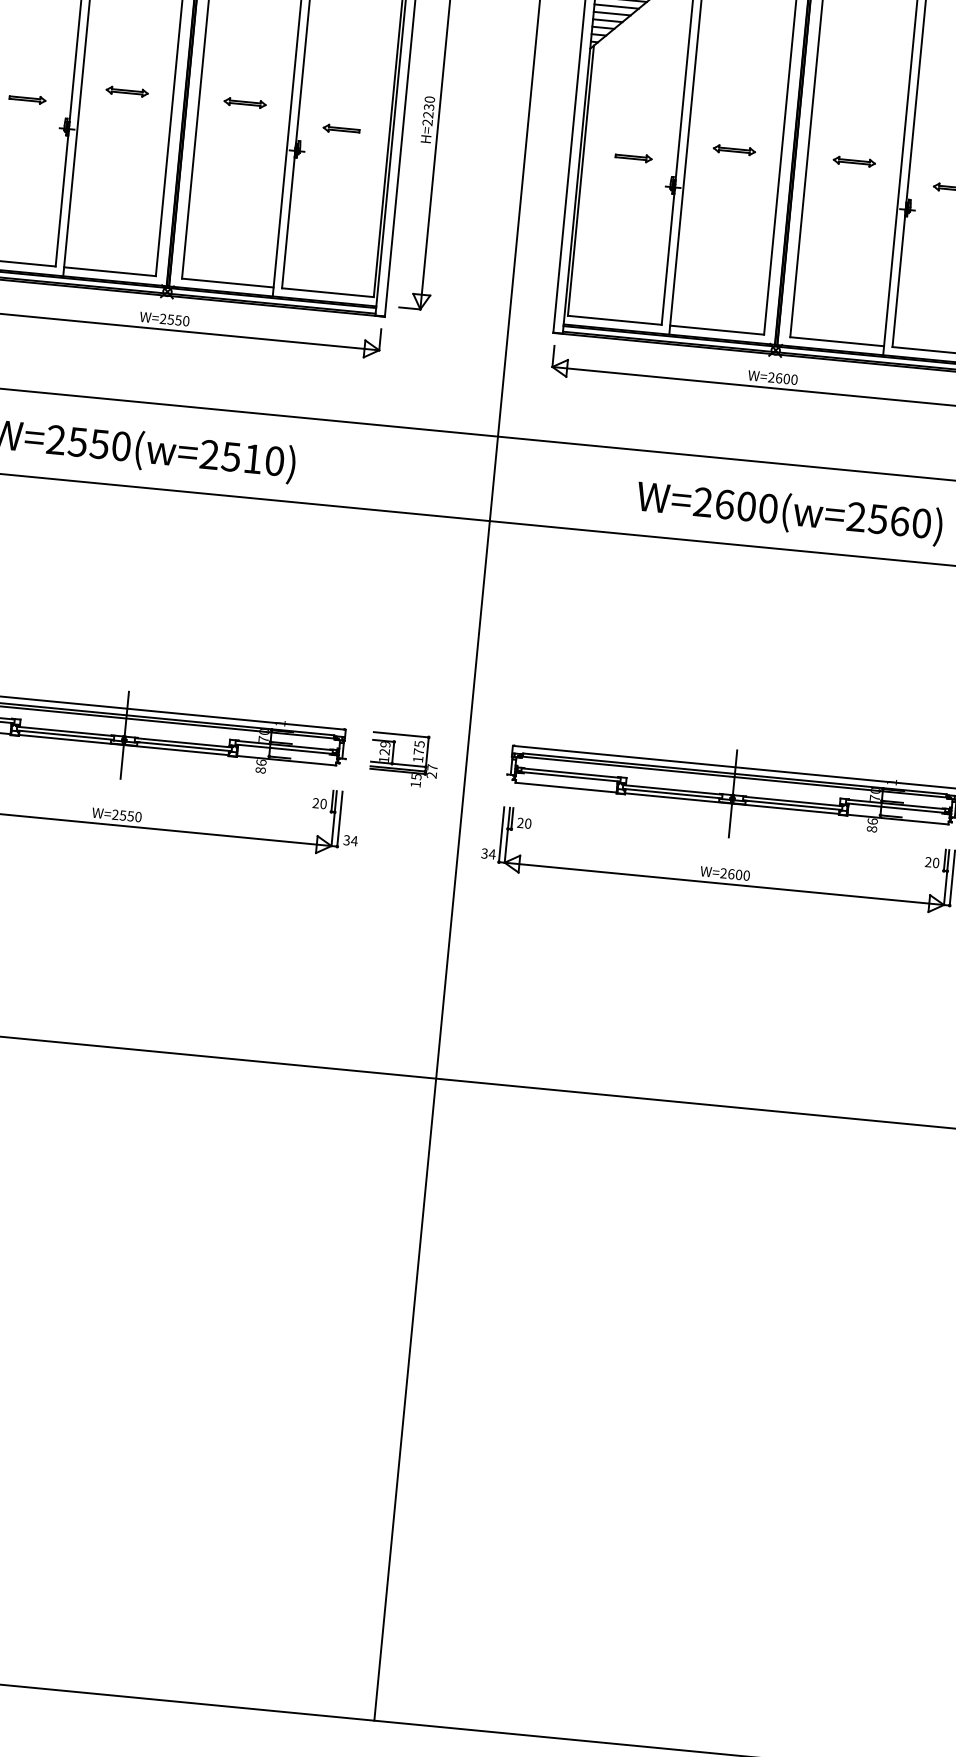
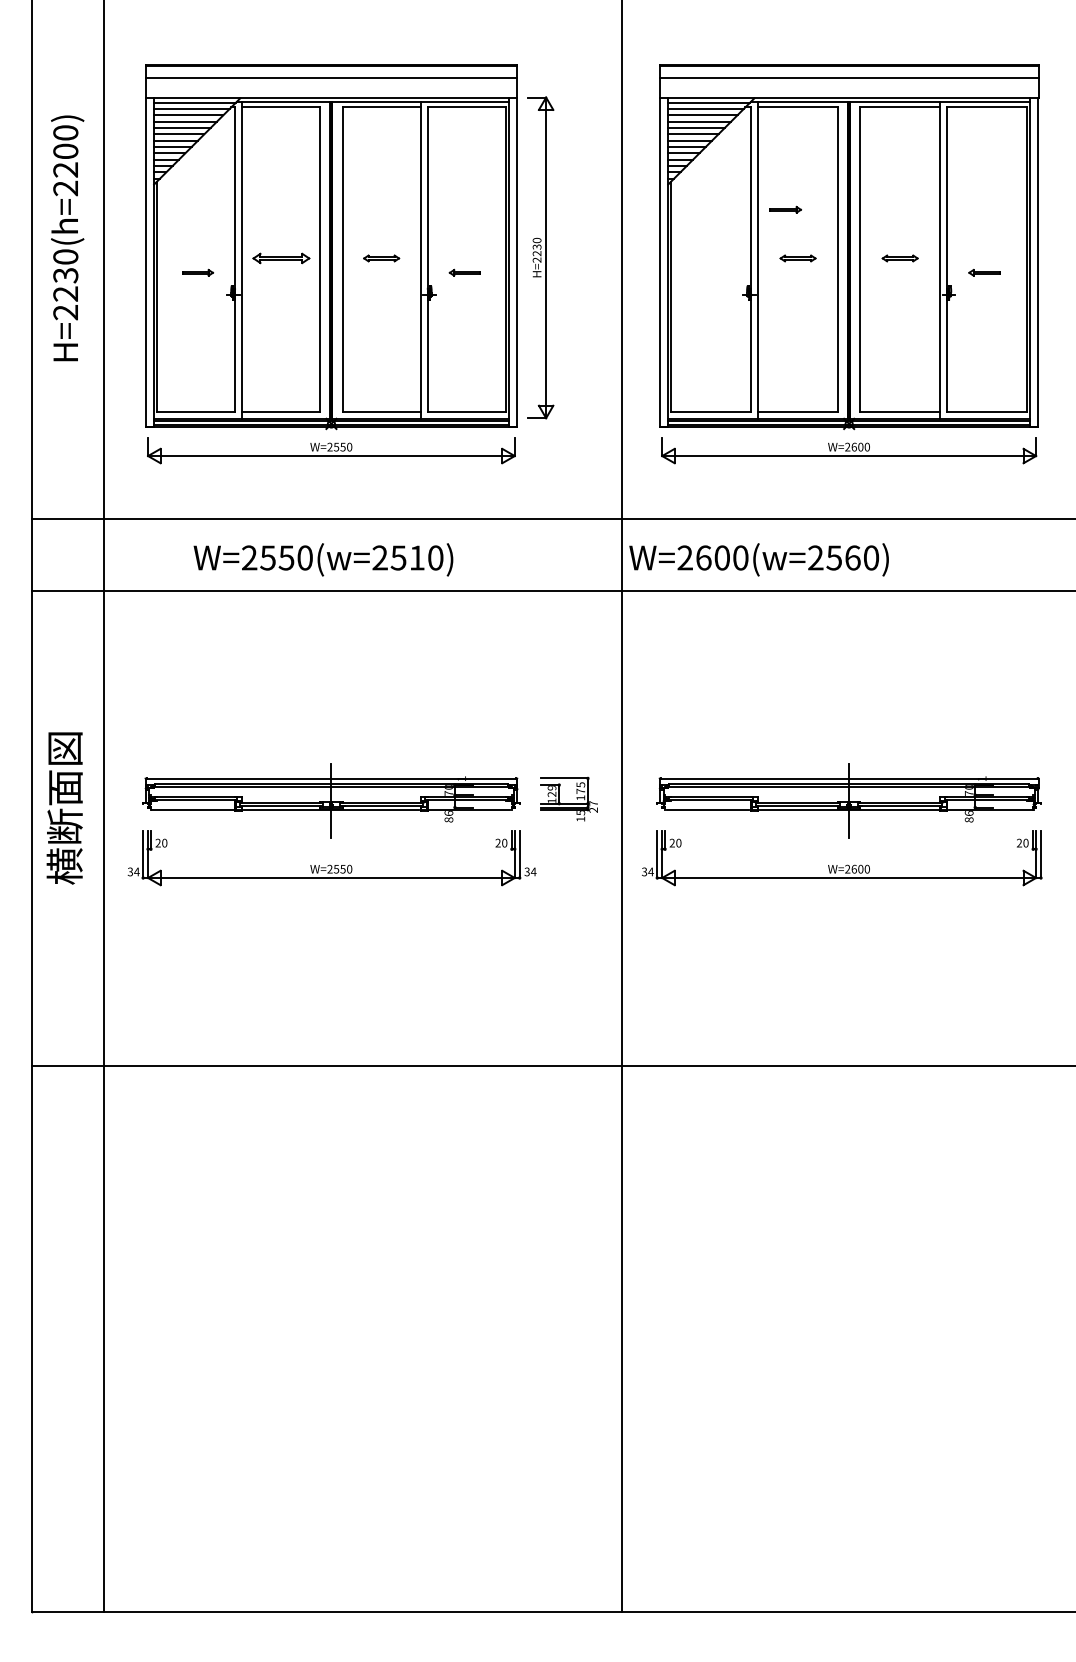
part: (126, 91) -> (280, 258), size x1.6
part: (633, 157) -> (785, 209), moved
text: (788, 512) -> (758, 559), moved

